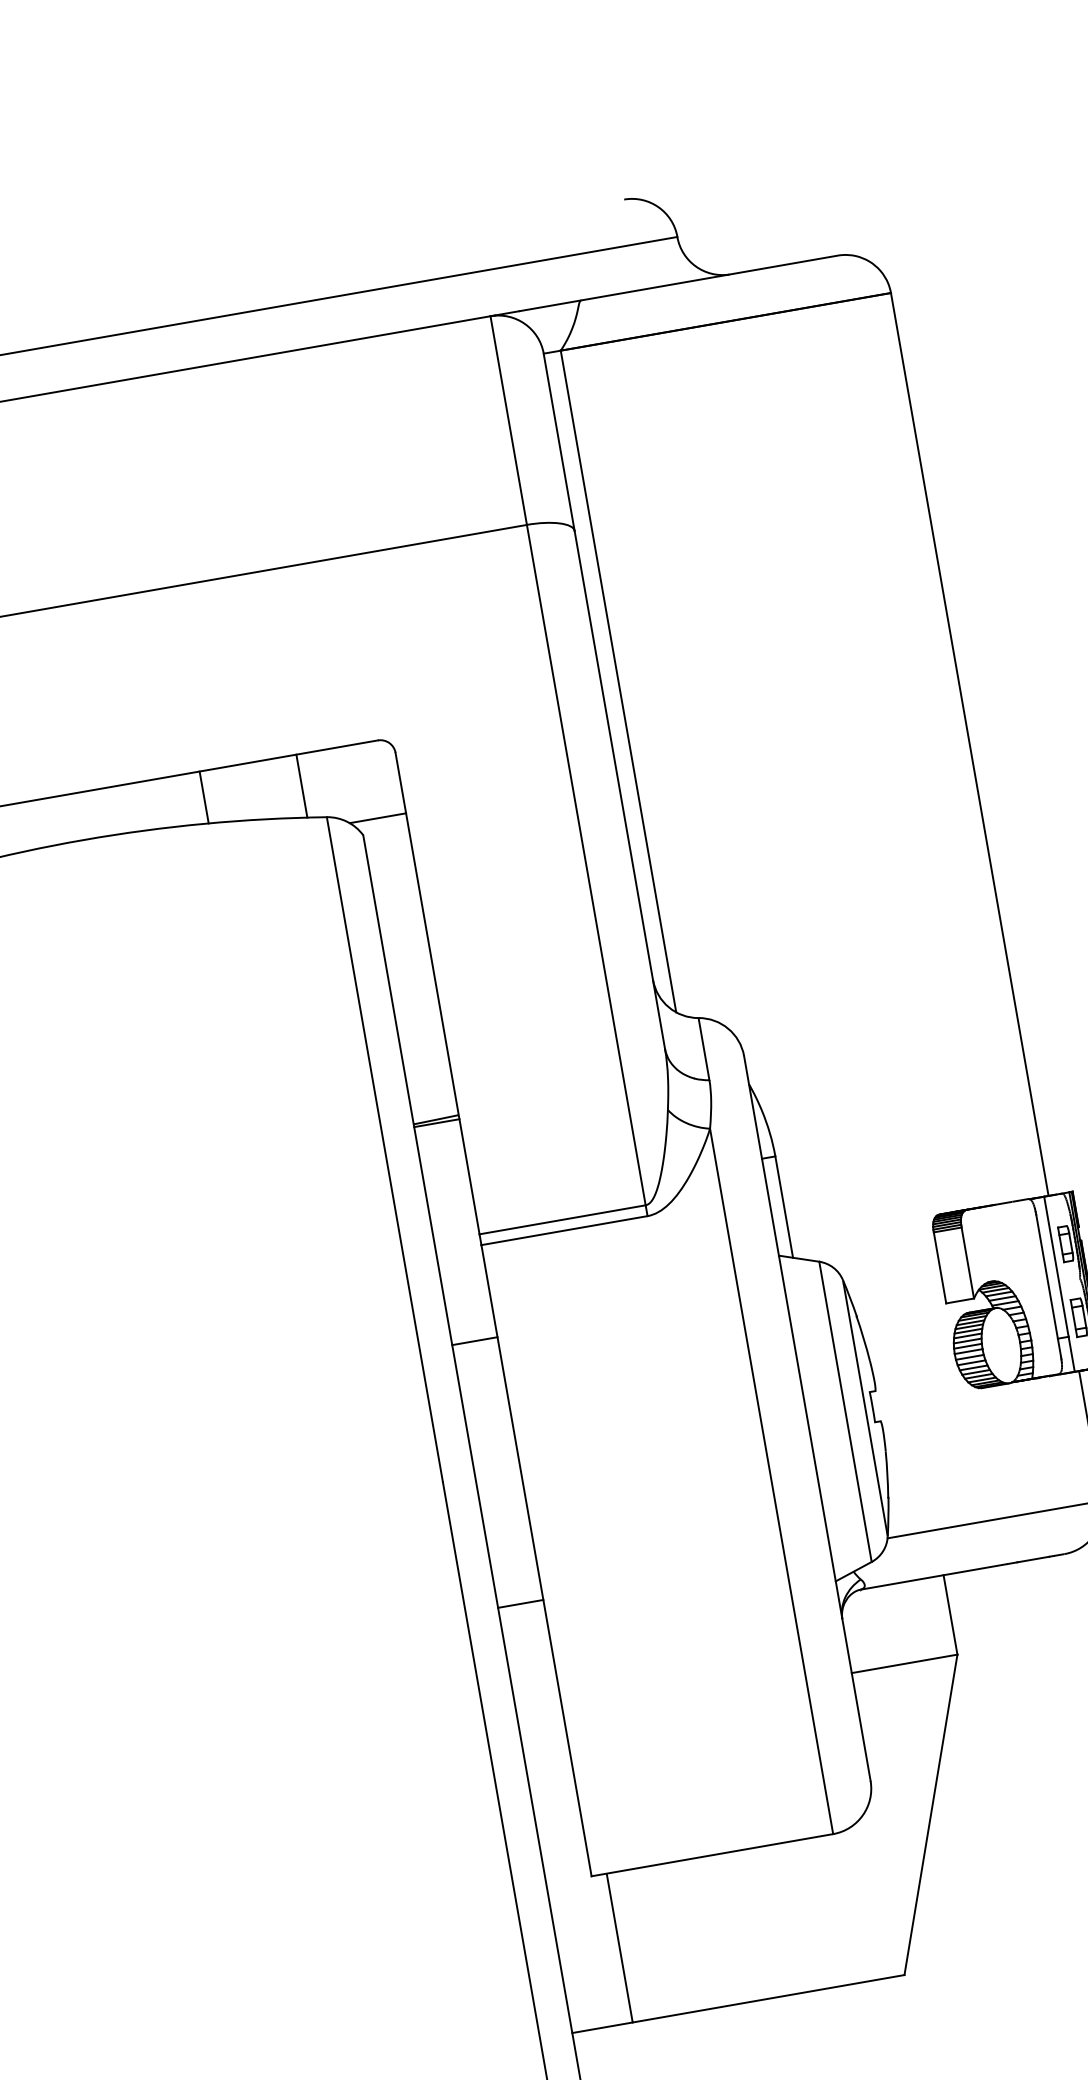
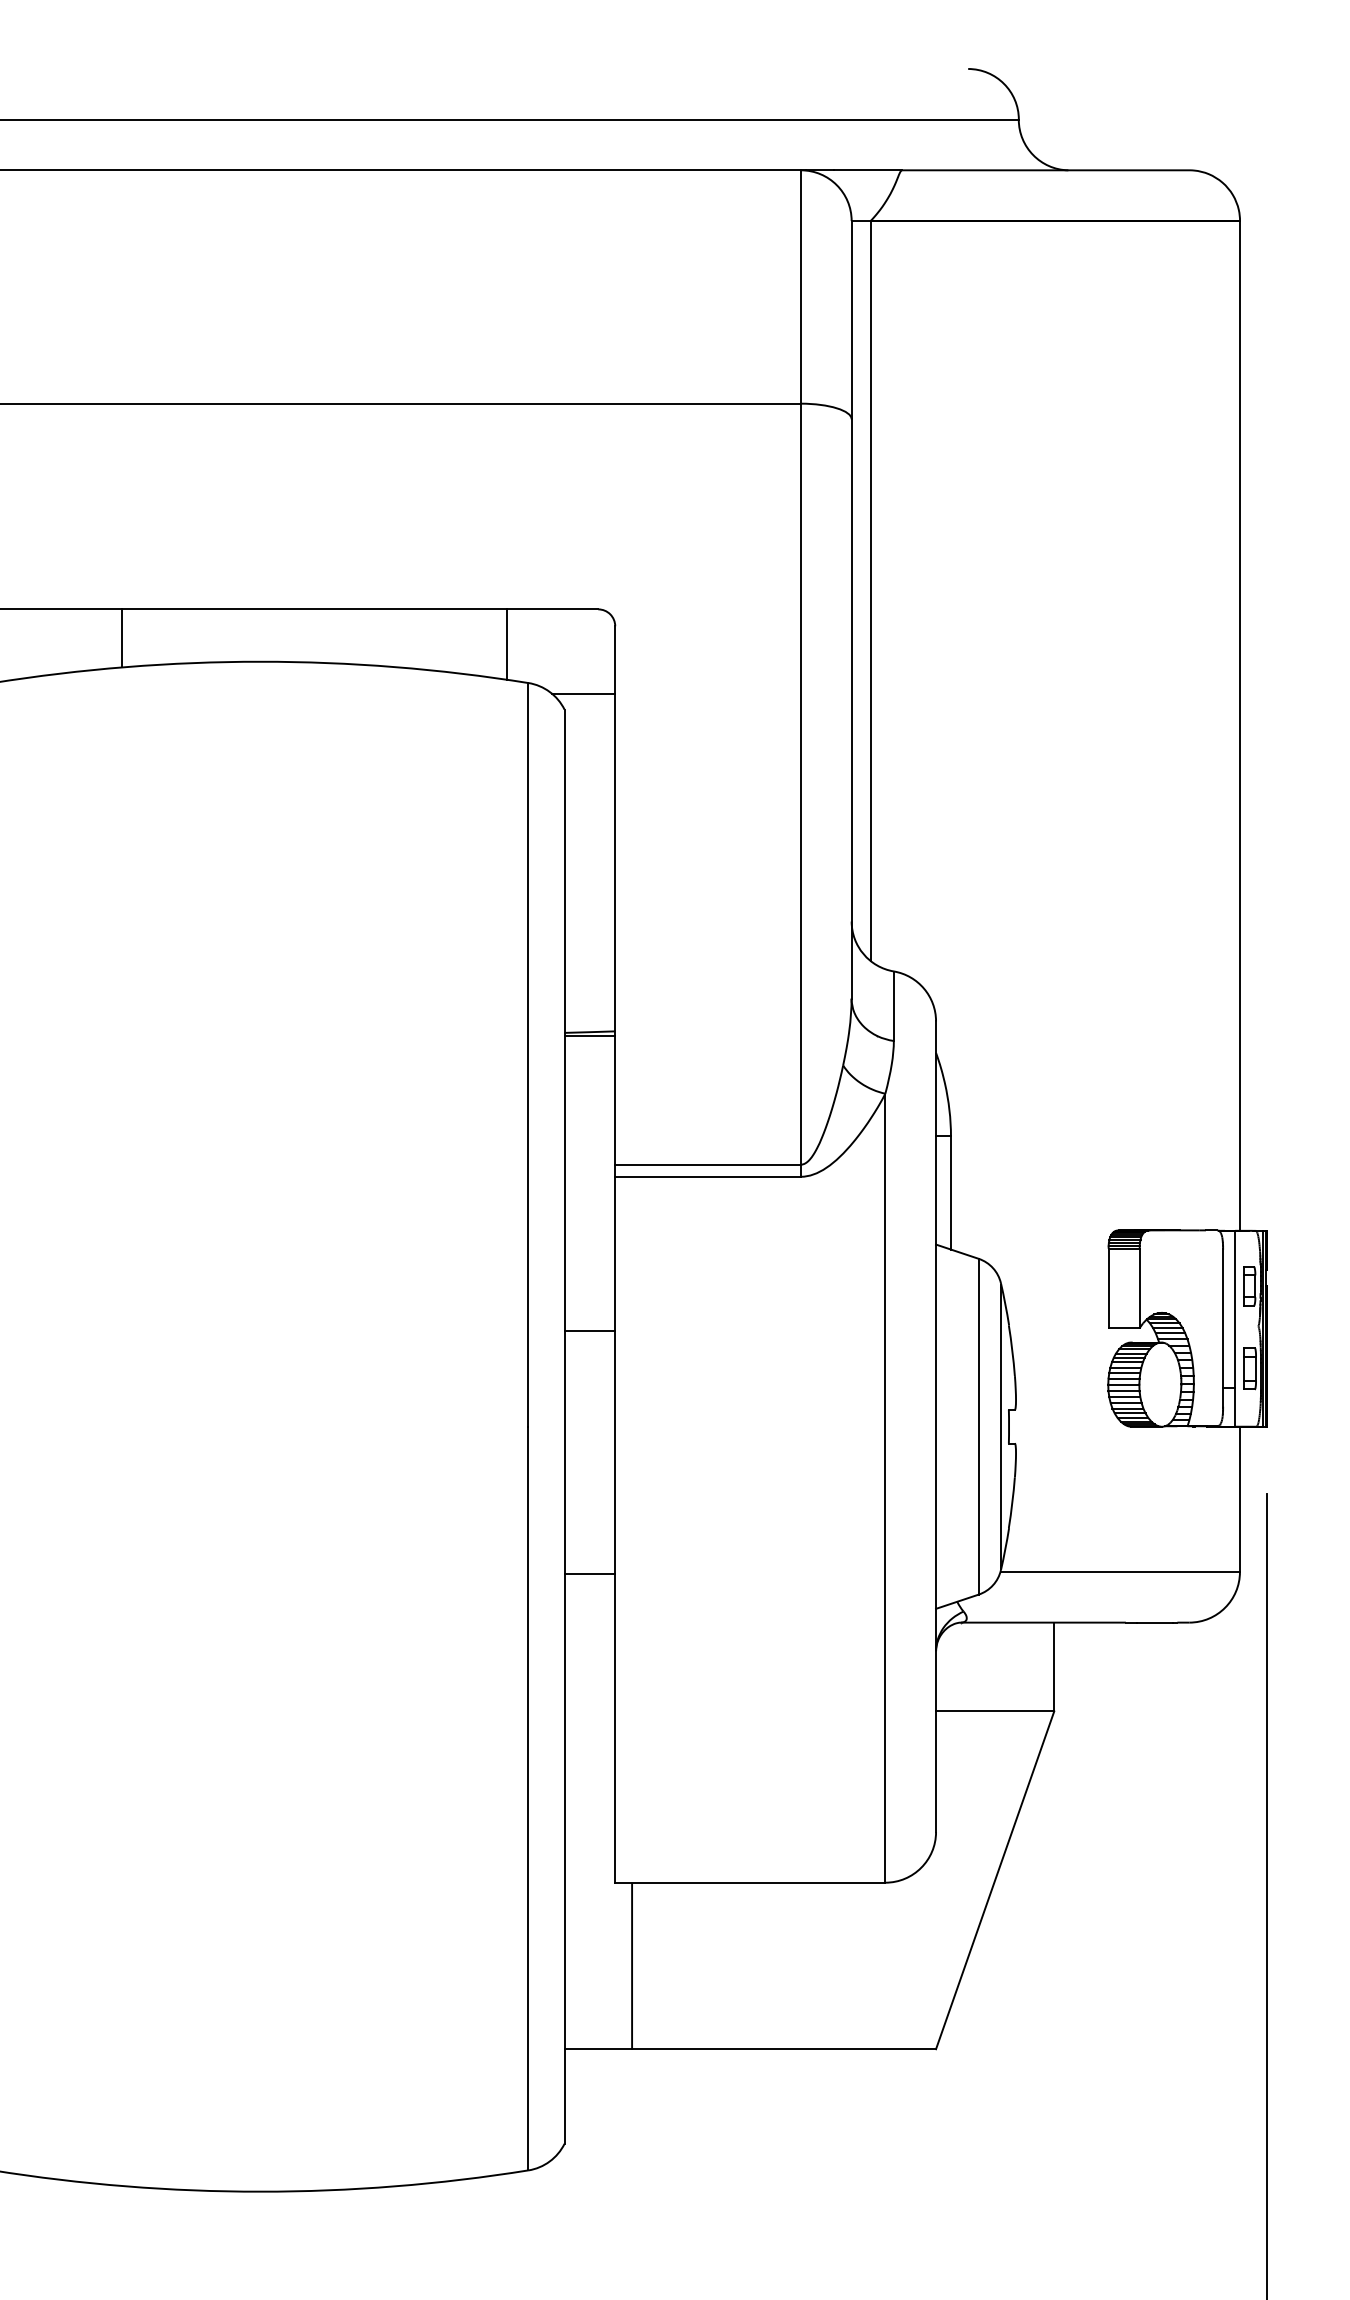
line: (204, 797) -> (399, 638), removed
line: (474, 1340) -> (589, 1330), moved

